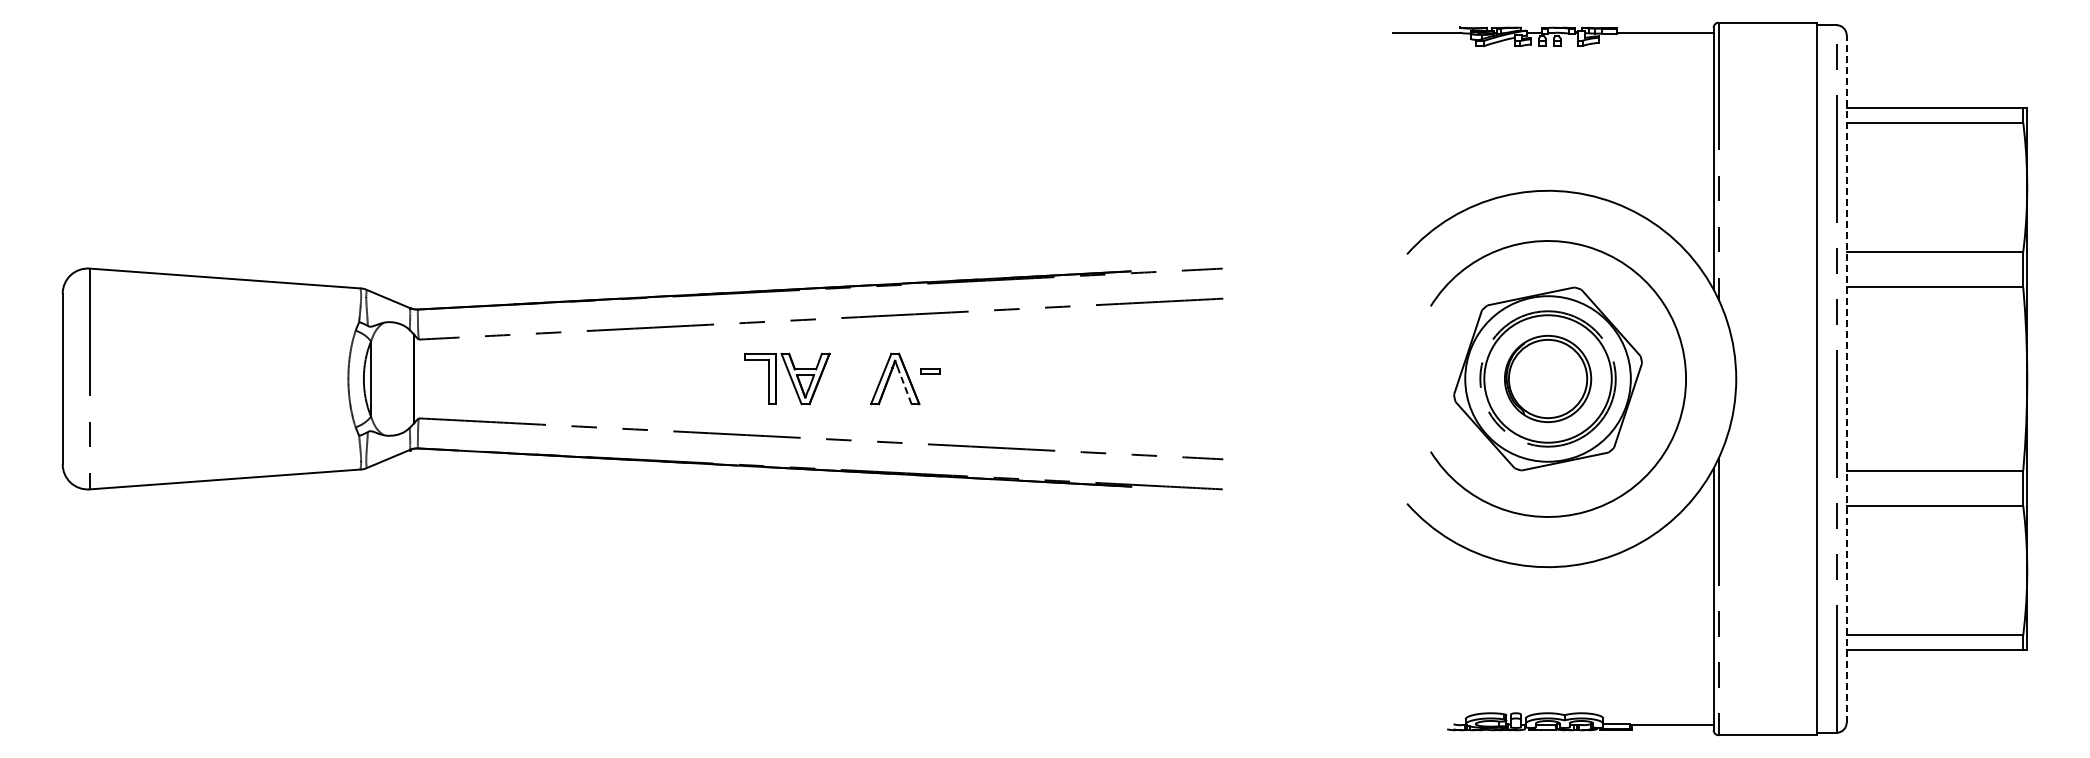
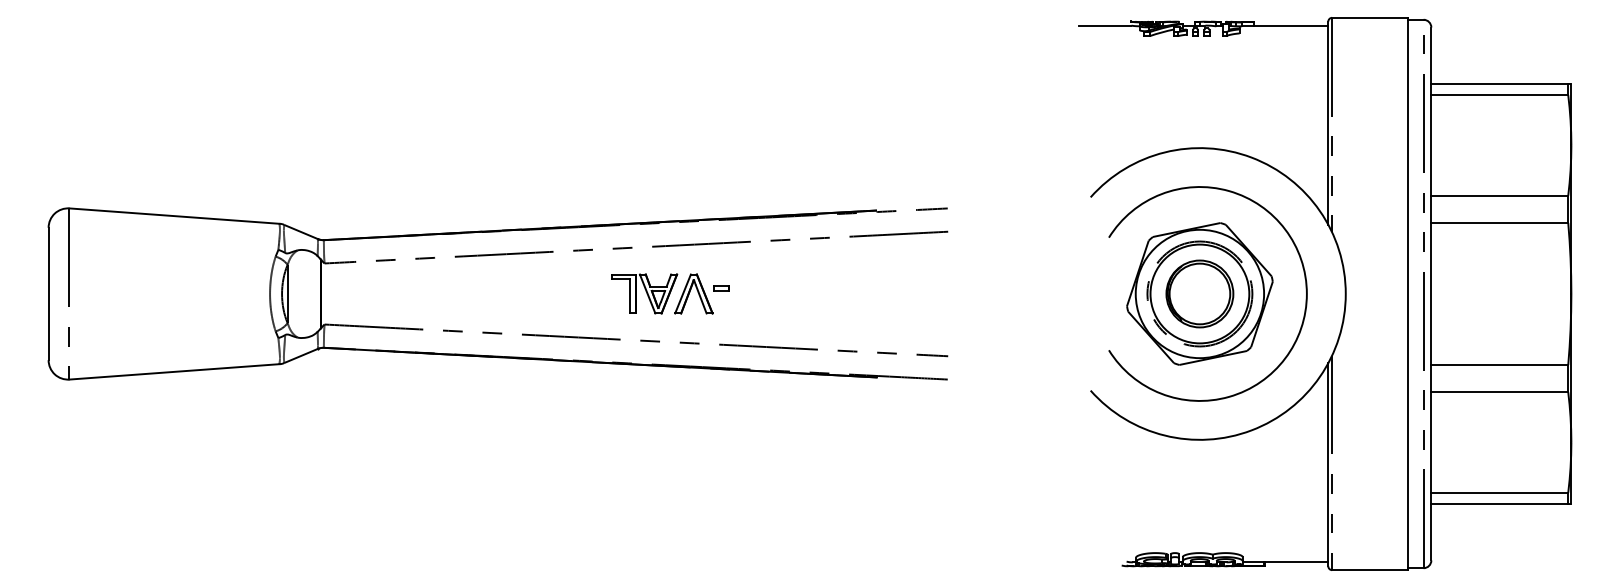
part: (787, 378) -> (644, 293), moved
line: (1846, 379) -> (1431, 294), dashed -> solid
line: (904, 385) -> (701, 299), dashed -> solid

